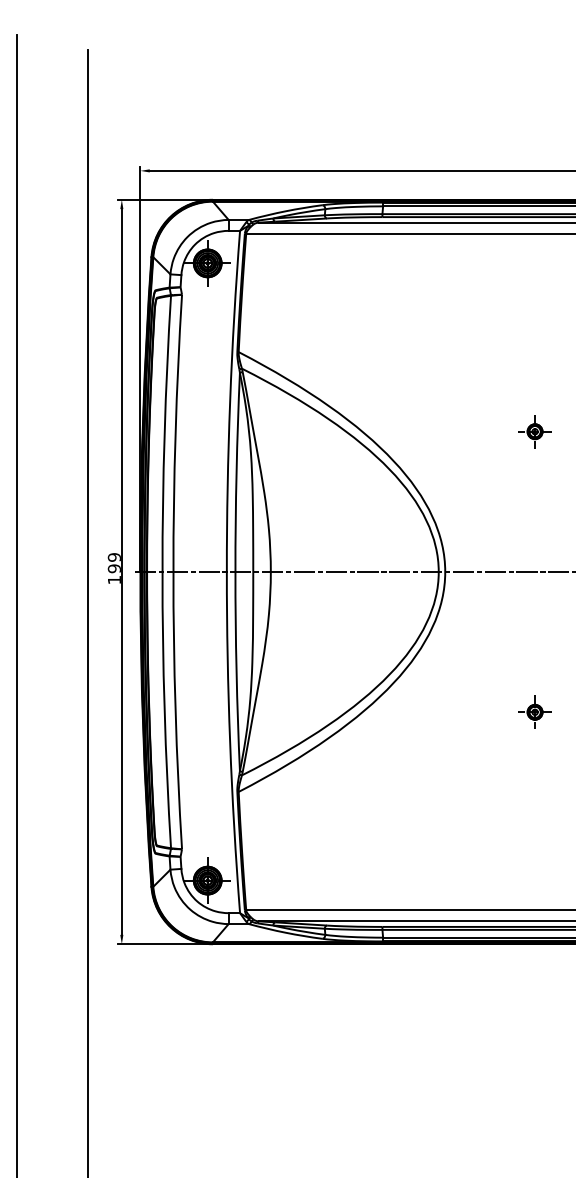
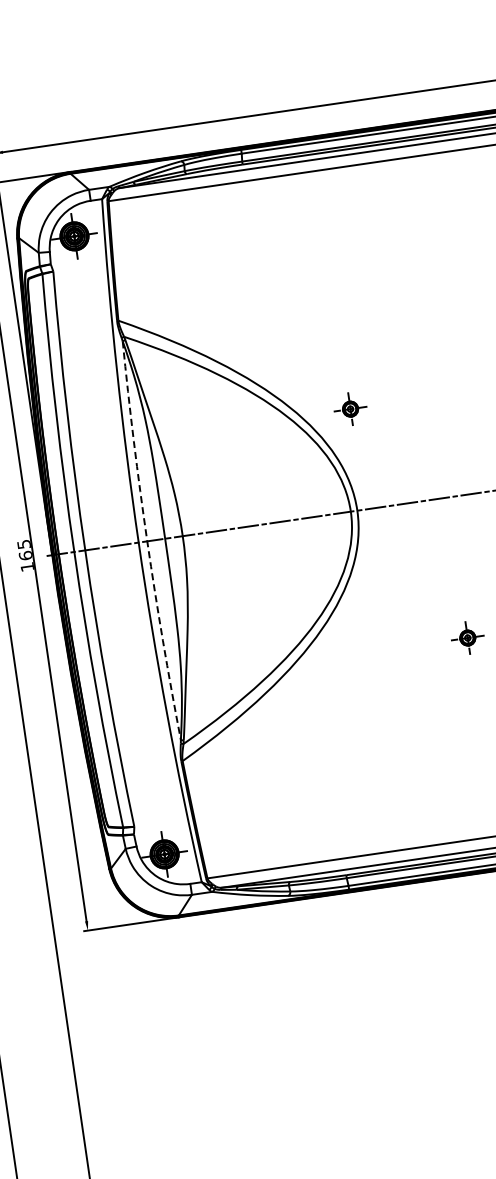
part: (534, 431) -> (349, 409), moved
text: (113, 563) -> (23, 550), 199 -> 165
arc: (235, 572) -> (147, 541), solid -> dashed

